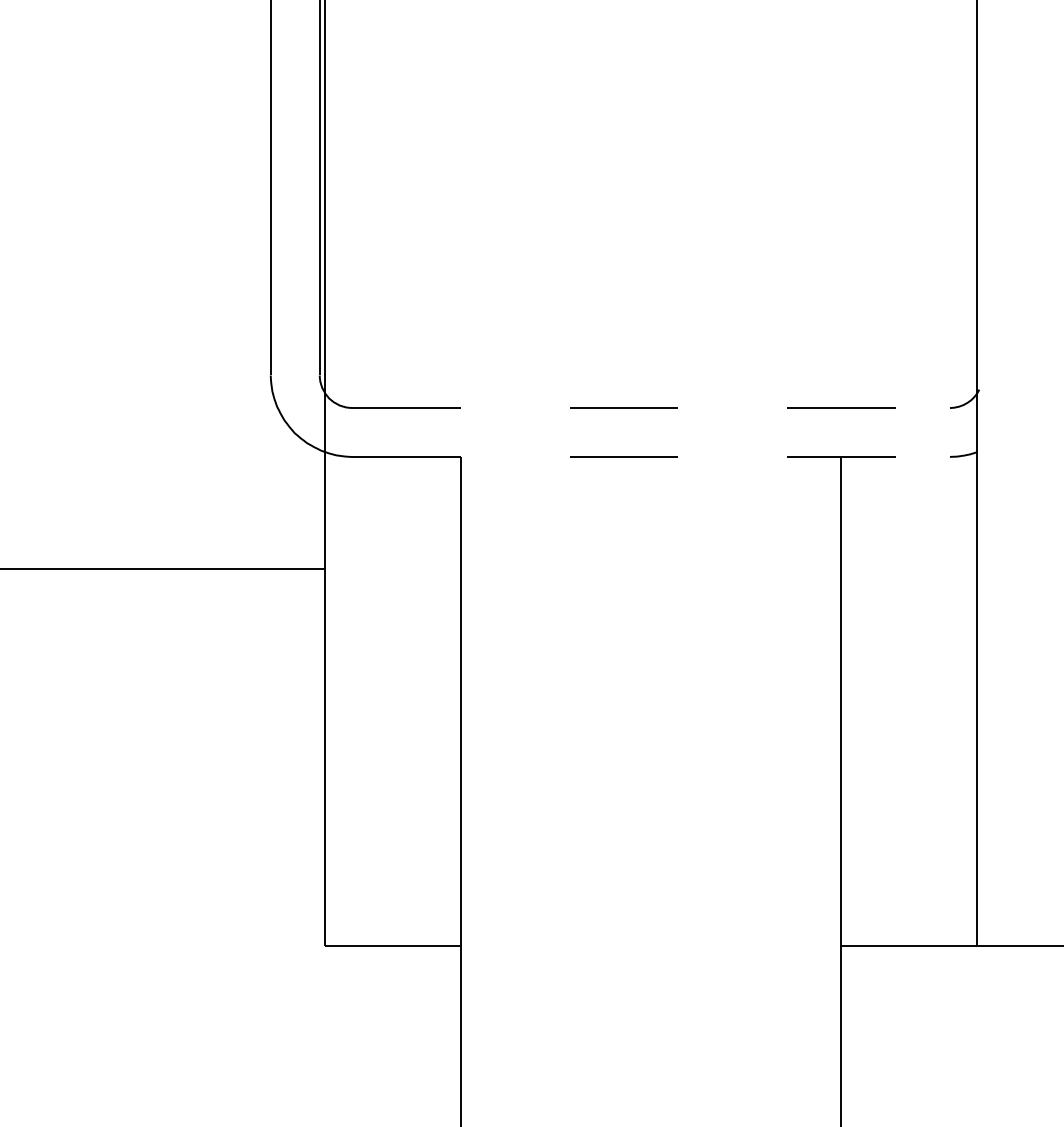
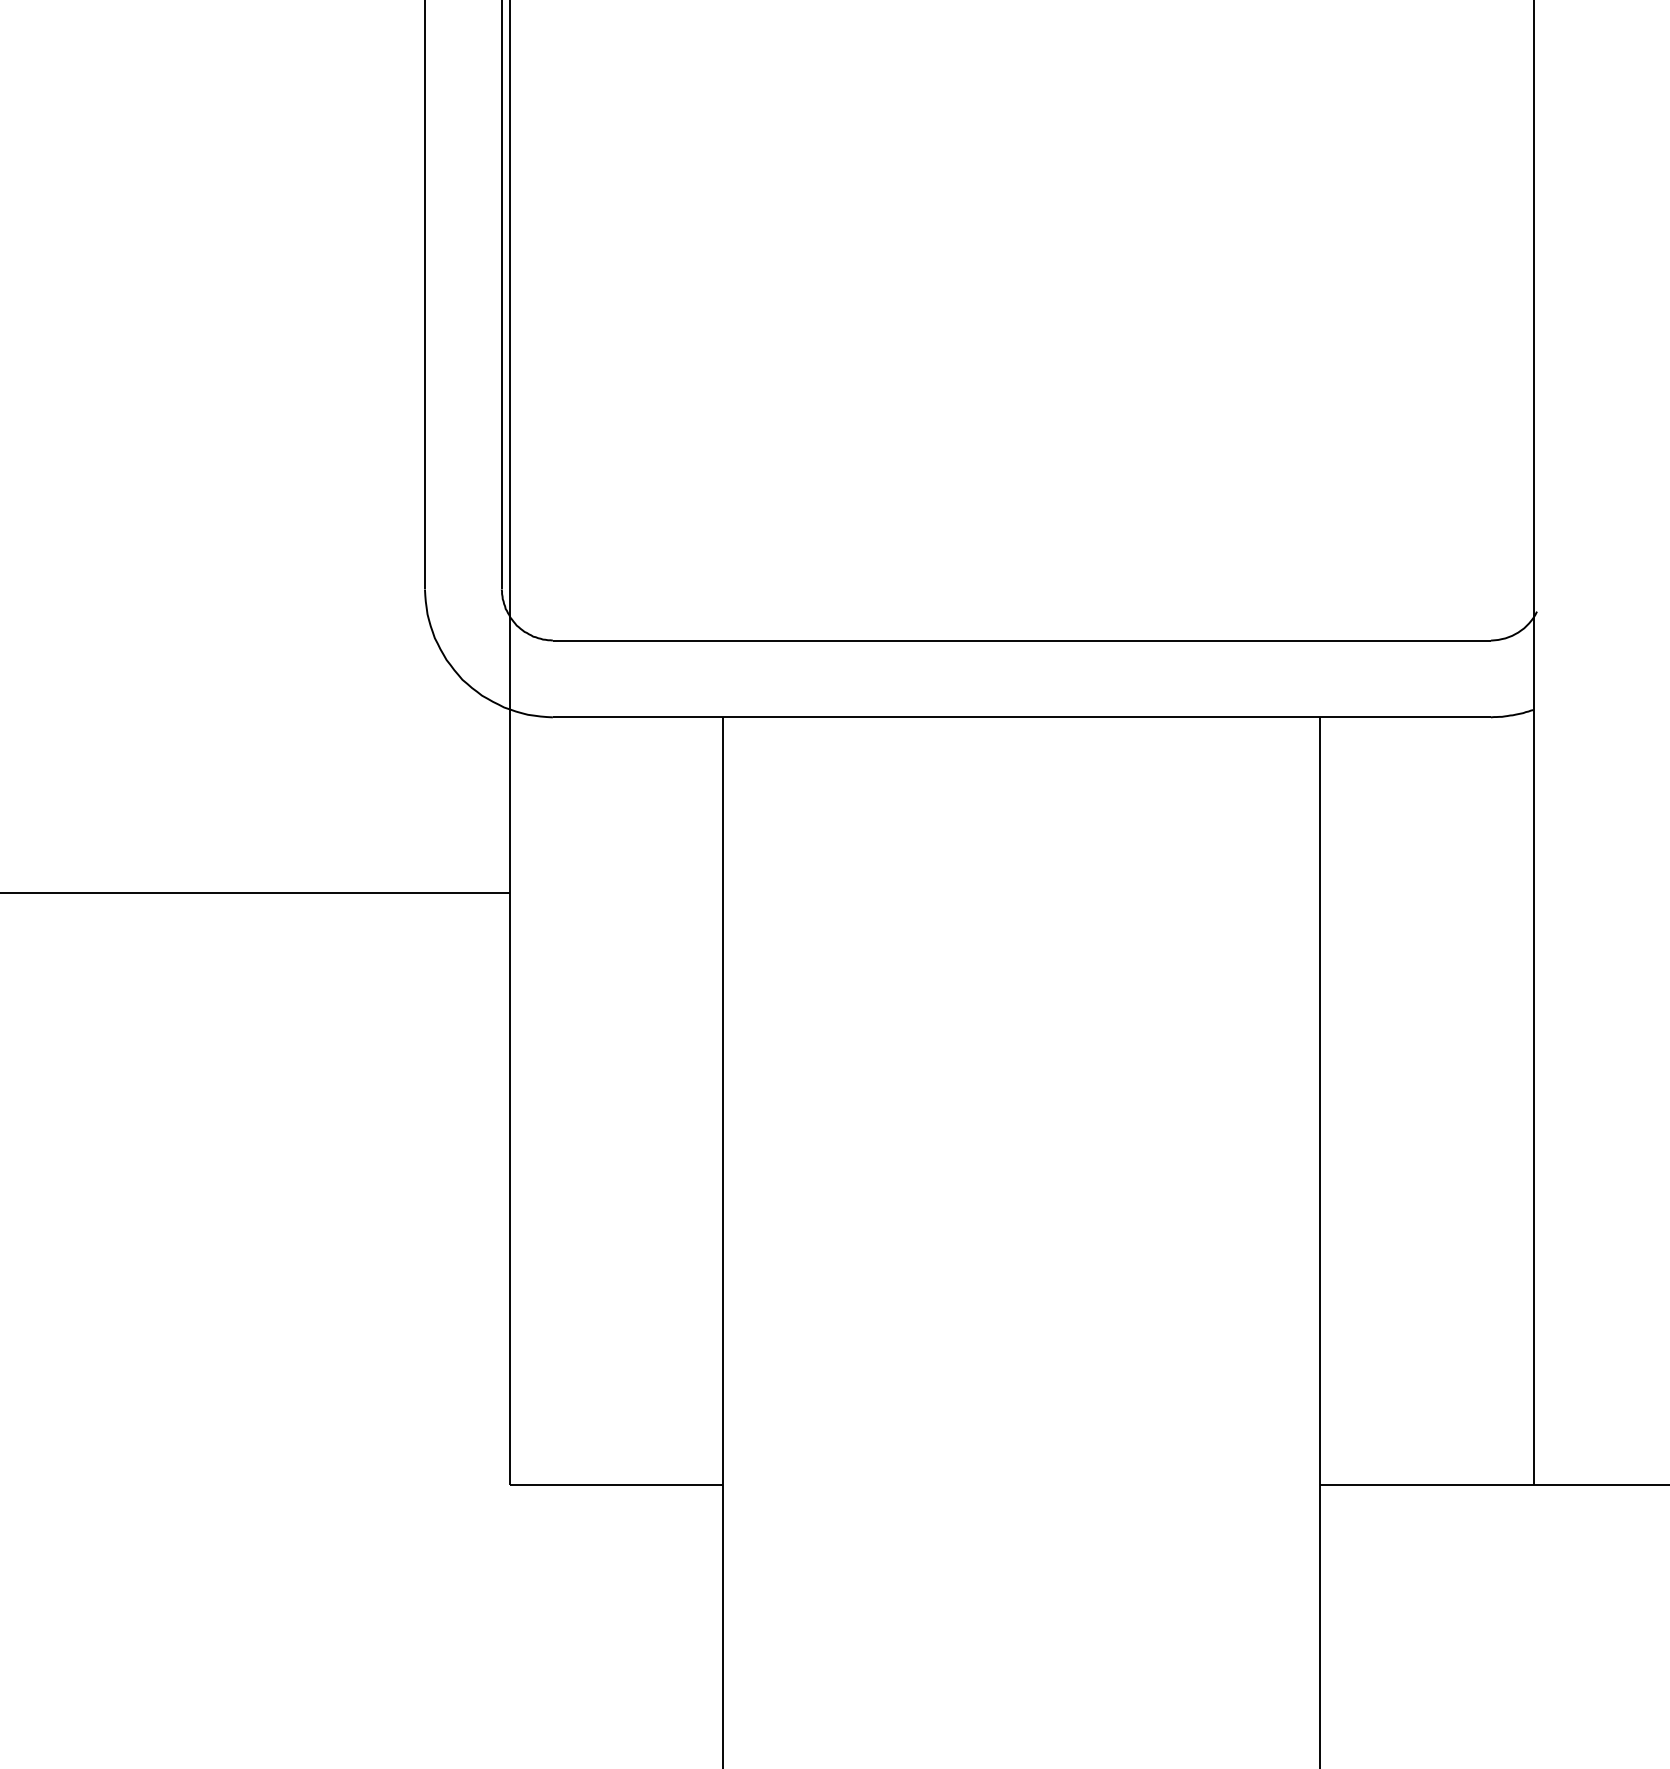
line: (651, 408) -> (1022, 641), dashed -> solid
line: (651, 457) -> (1022, 718), dashed -> solid

